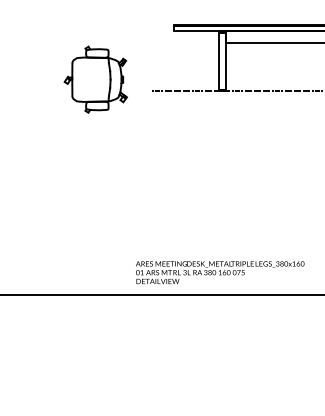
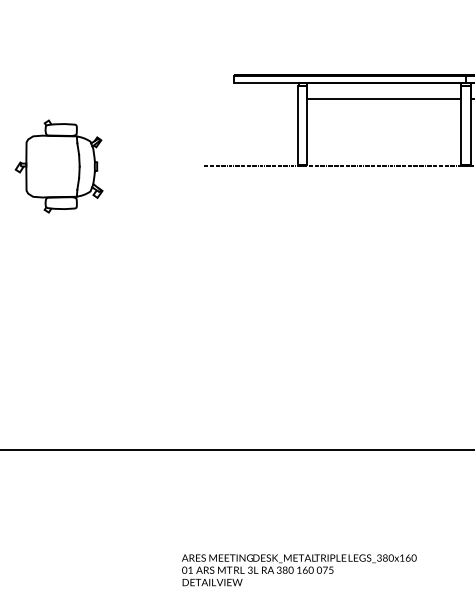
part: (95, 79) -> (58, 166), moved
text: (220, 272) -> (299, 570), moved

